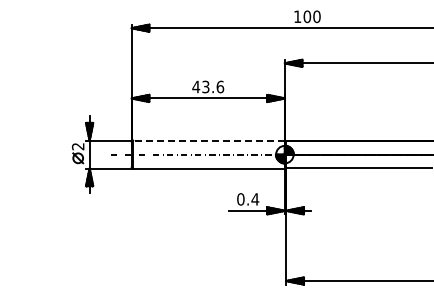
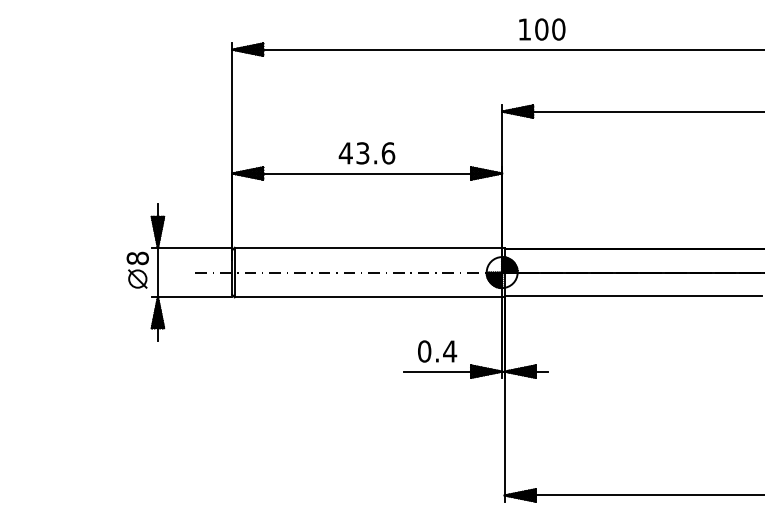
line: (209, 140) -> (369, 247), dashed -> solid
text: (78, 146) -> (138, 258), 2 -> 8

